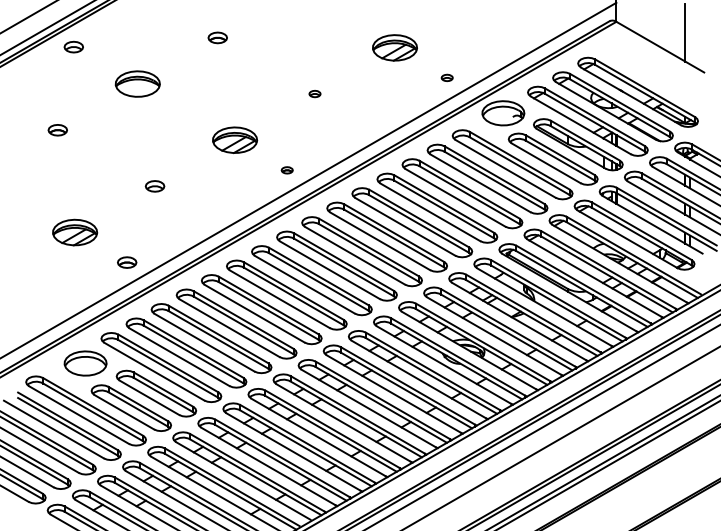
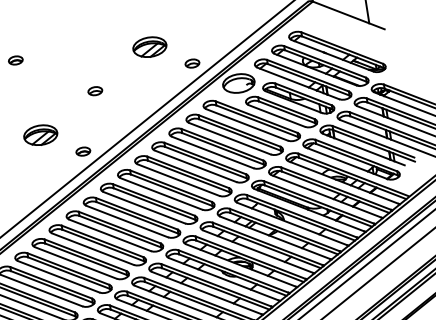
part: (447, 77) -> (192, 63), size x1.67
part: (314, 93) -> (94, 90), size x1.67
part: (287, 170) -> (83, 151), size x1.67

